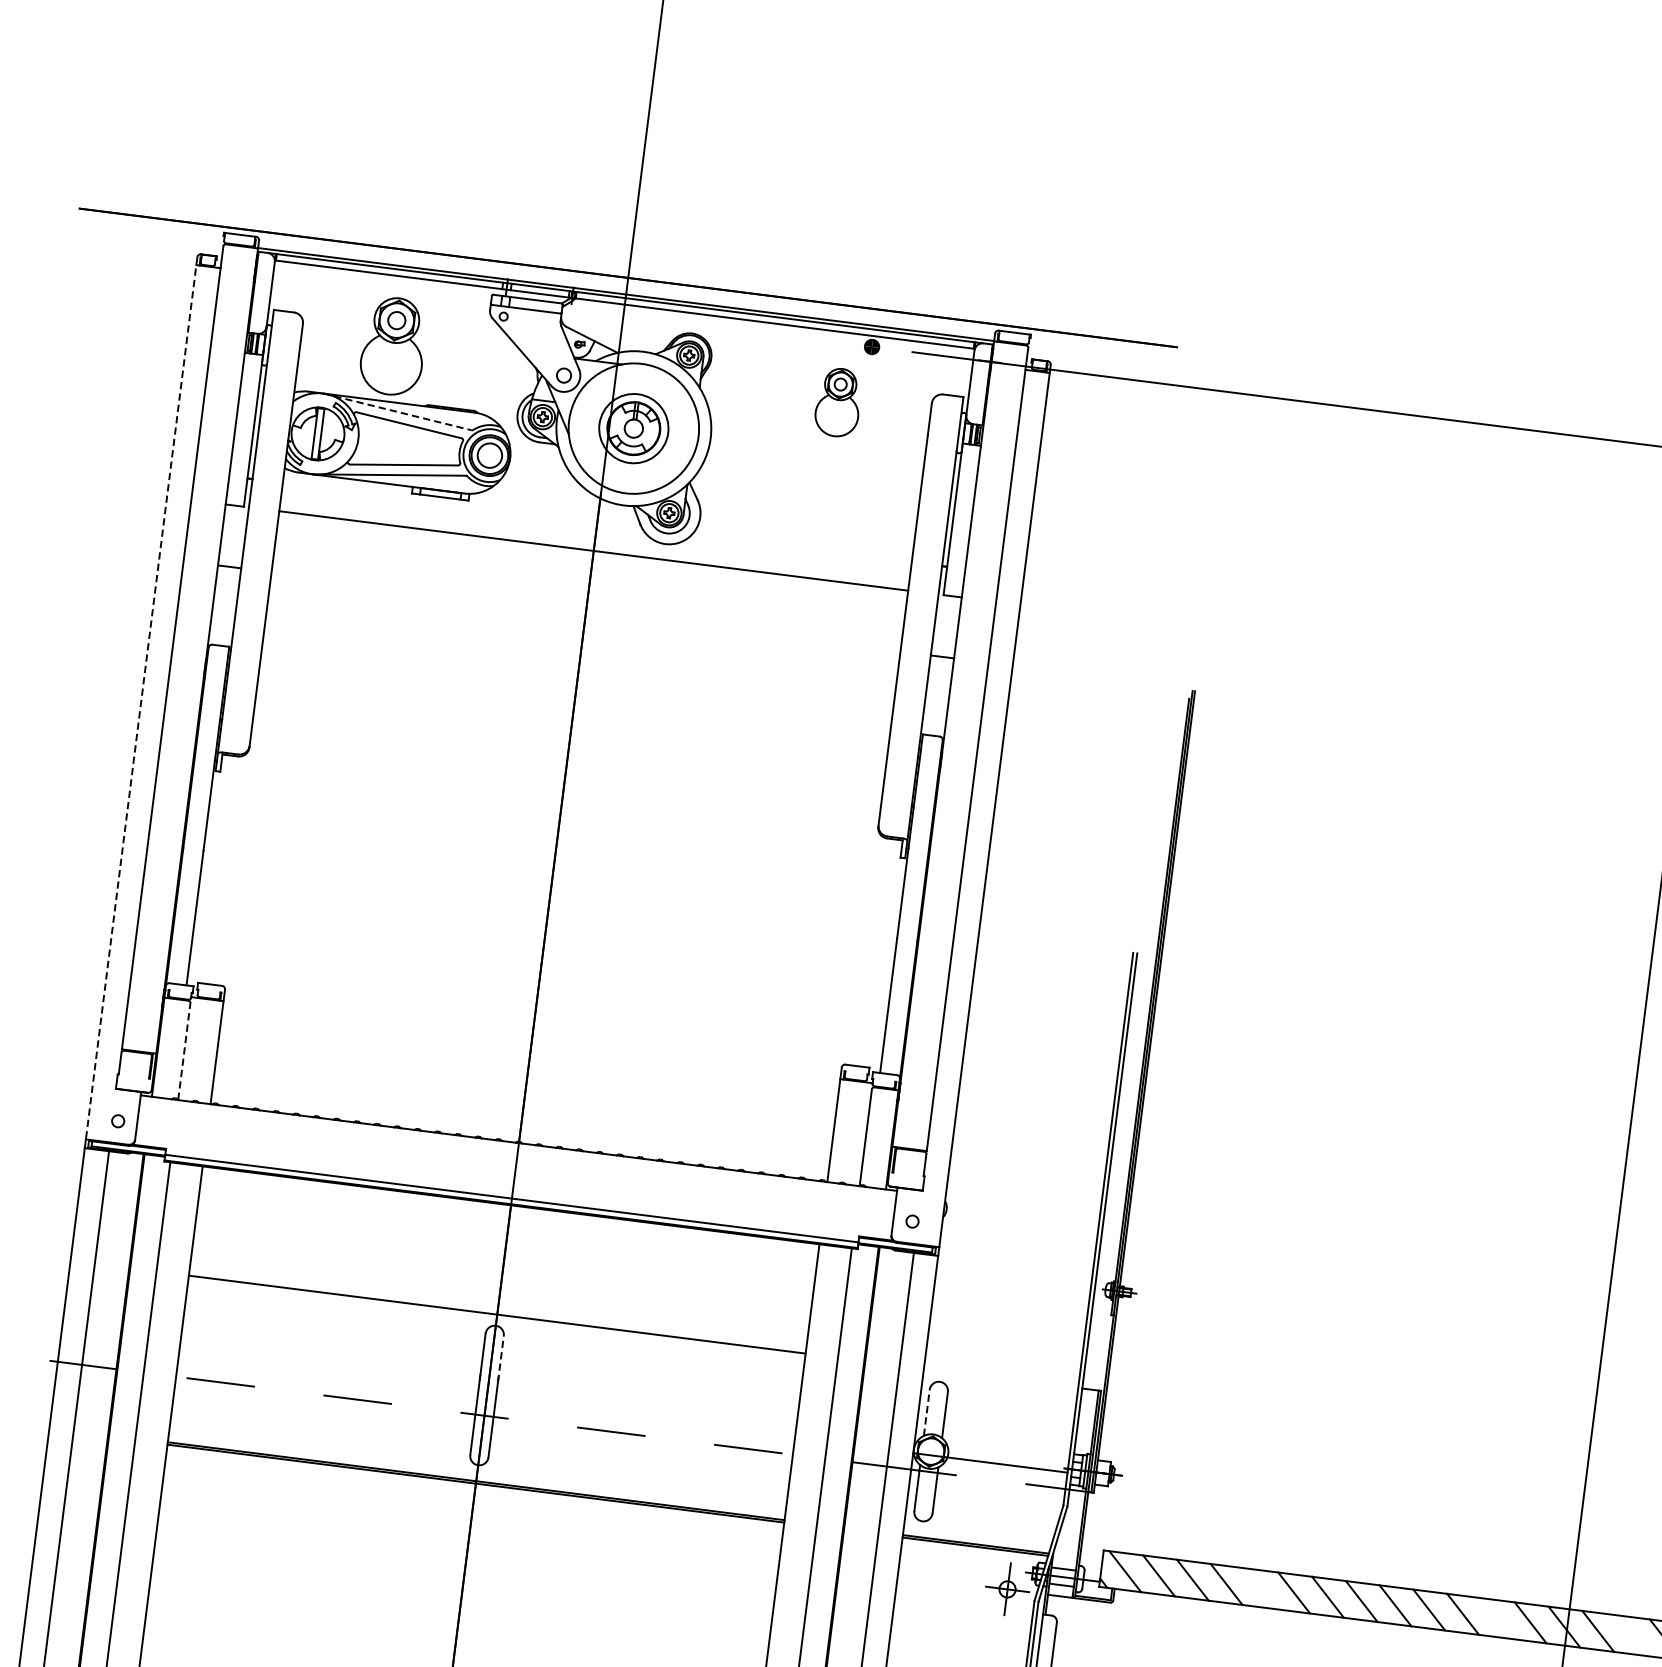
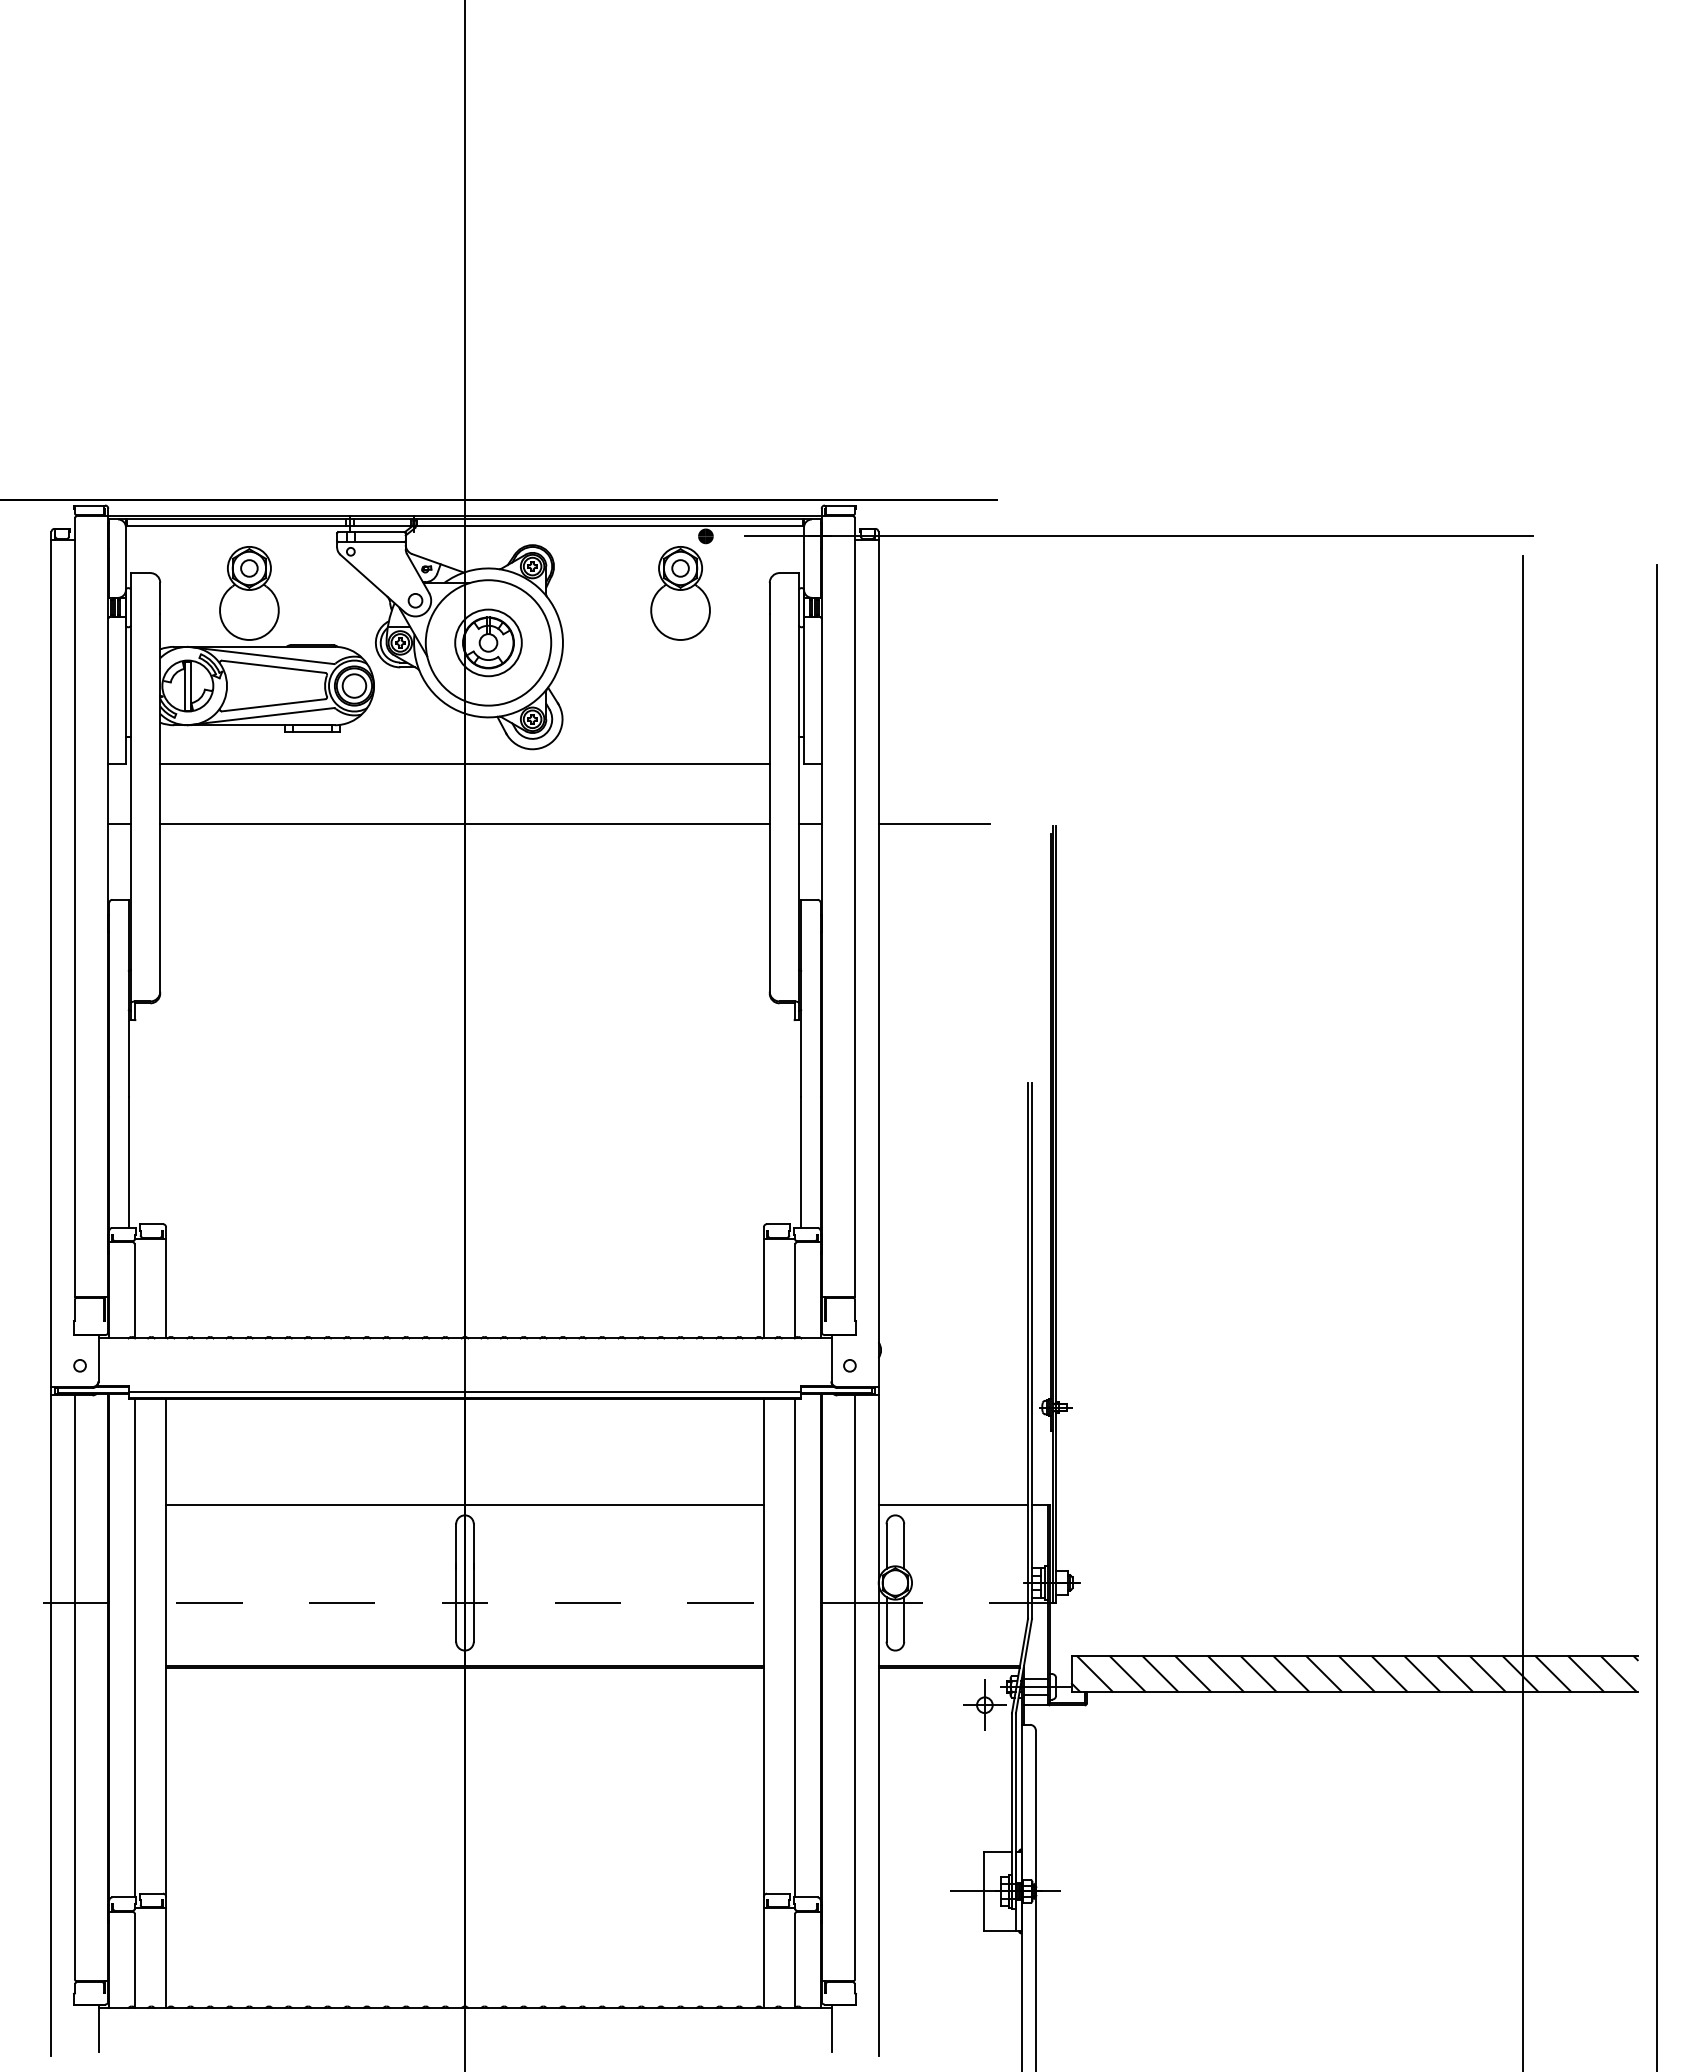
part: (838, 402) -> (680, 593), size x1.43
line: (396, 411) -> (260, 655), dashed -> solid
line: (585, 611) -> (464, 823), added
line: (1069, 672) -> (933, 823), added
line: (141, 698) -> (51, 959), dashed -> solid
line: (184, 1051) -> (134, 1291), dashed -> solid
line: (500, 1358) -> (473, 1546), dashed -> solid
line: (926, 1412) -> (886, 1546), dashed -> solid
line: (990, 1462) -> (953, 1504), moved
line: (1259, 1588) -> (1225, 1673), added
line: (1496, 1617) -> (1454, 1673), added
line: (1631, 1634) -> (1585, 1673), added

